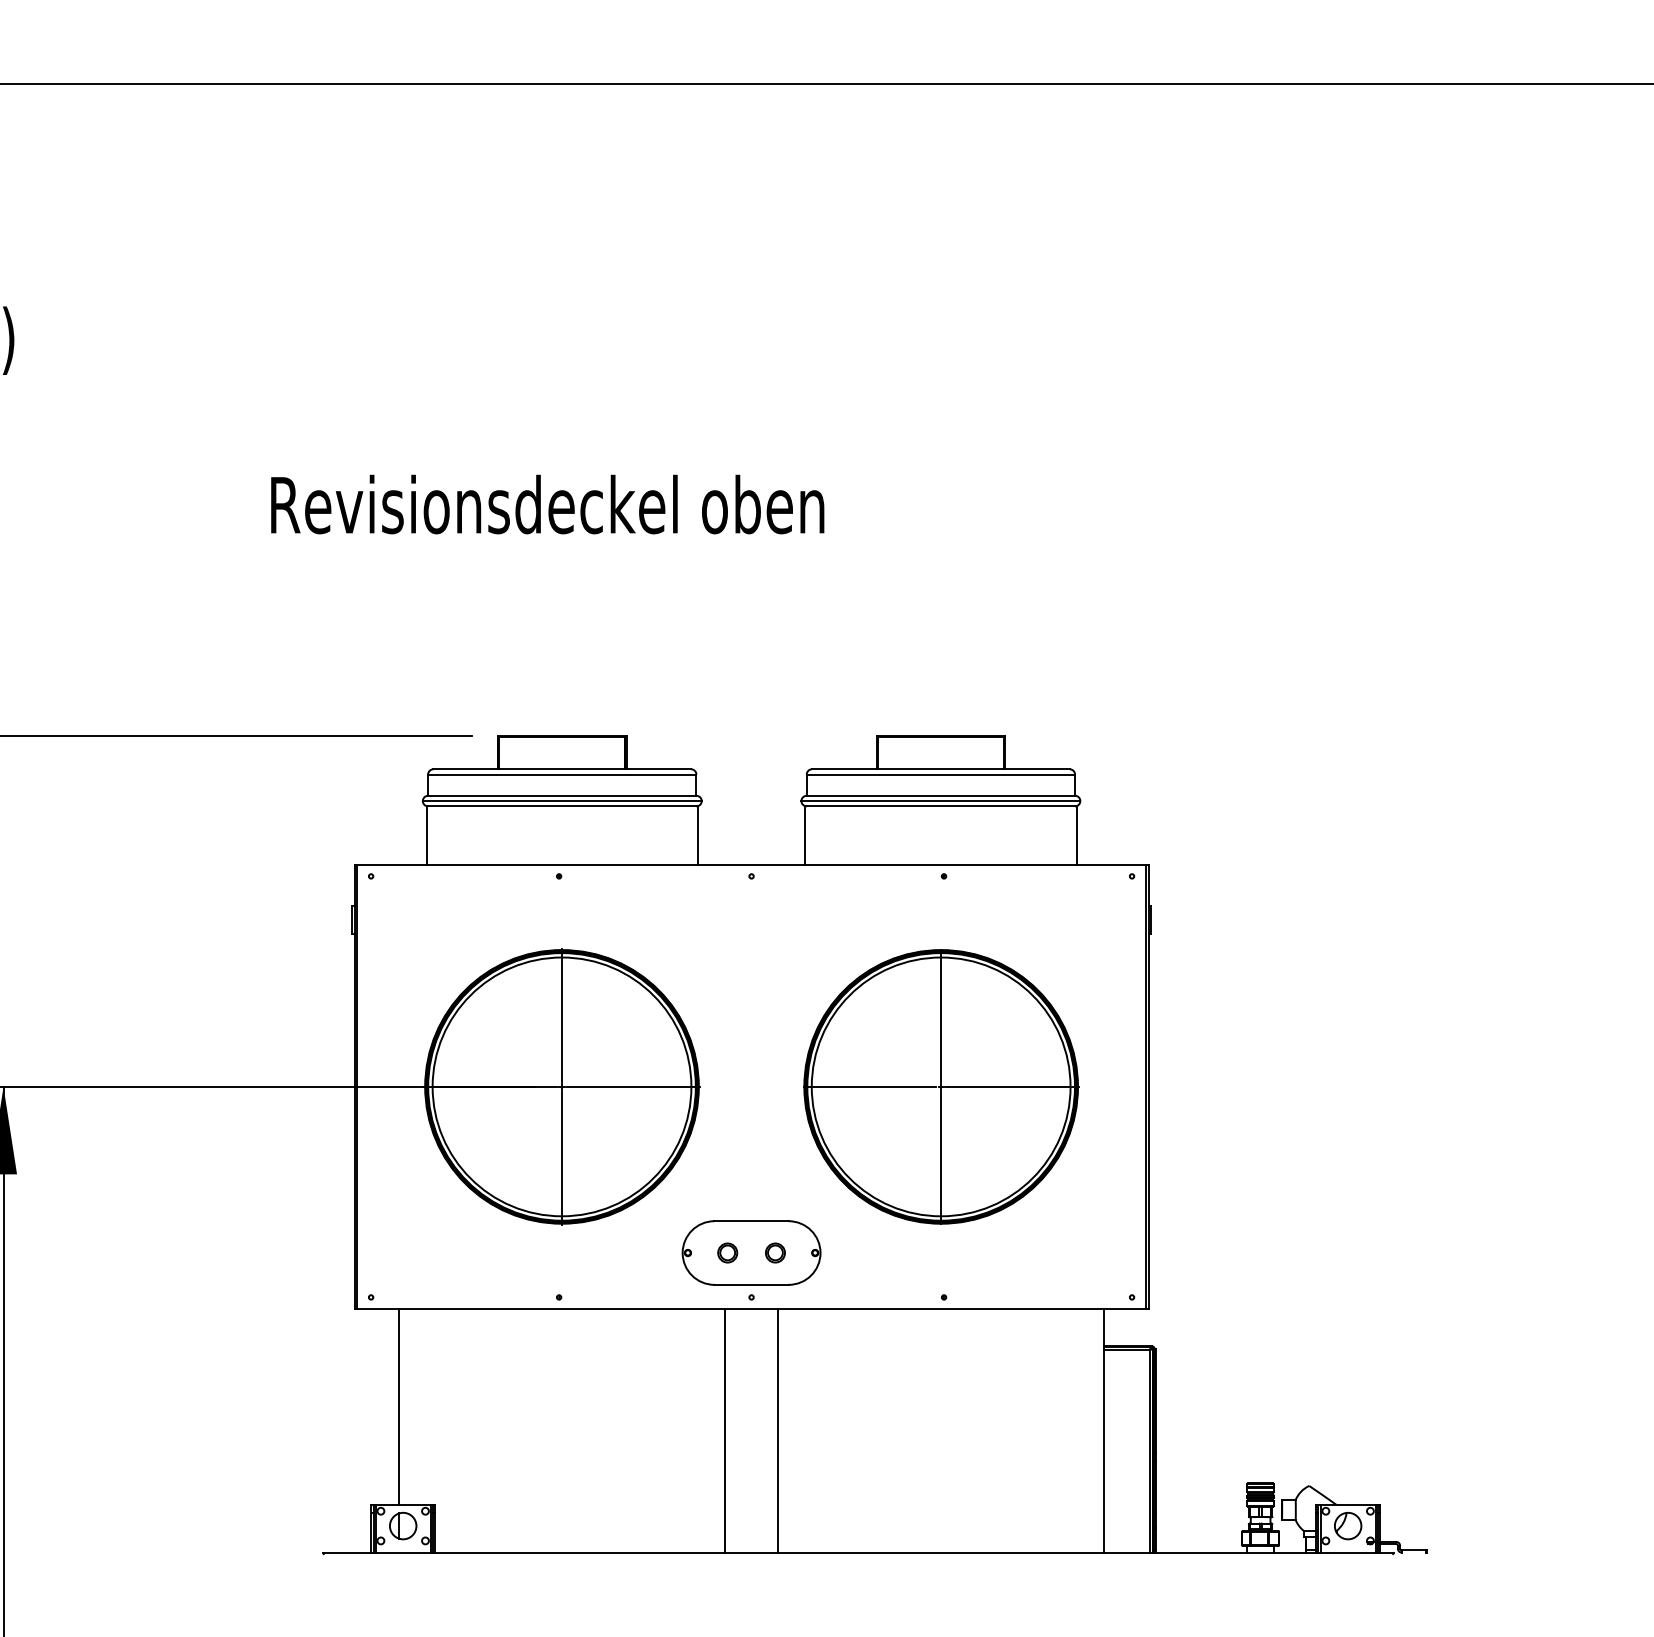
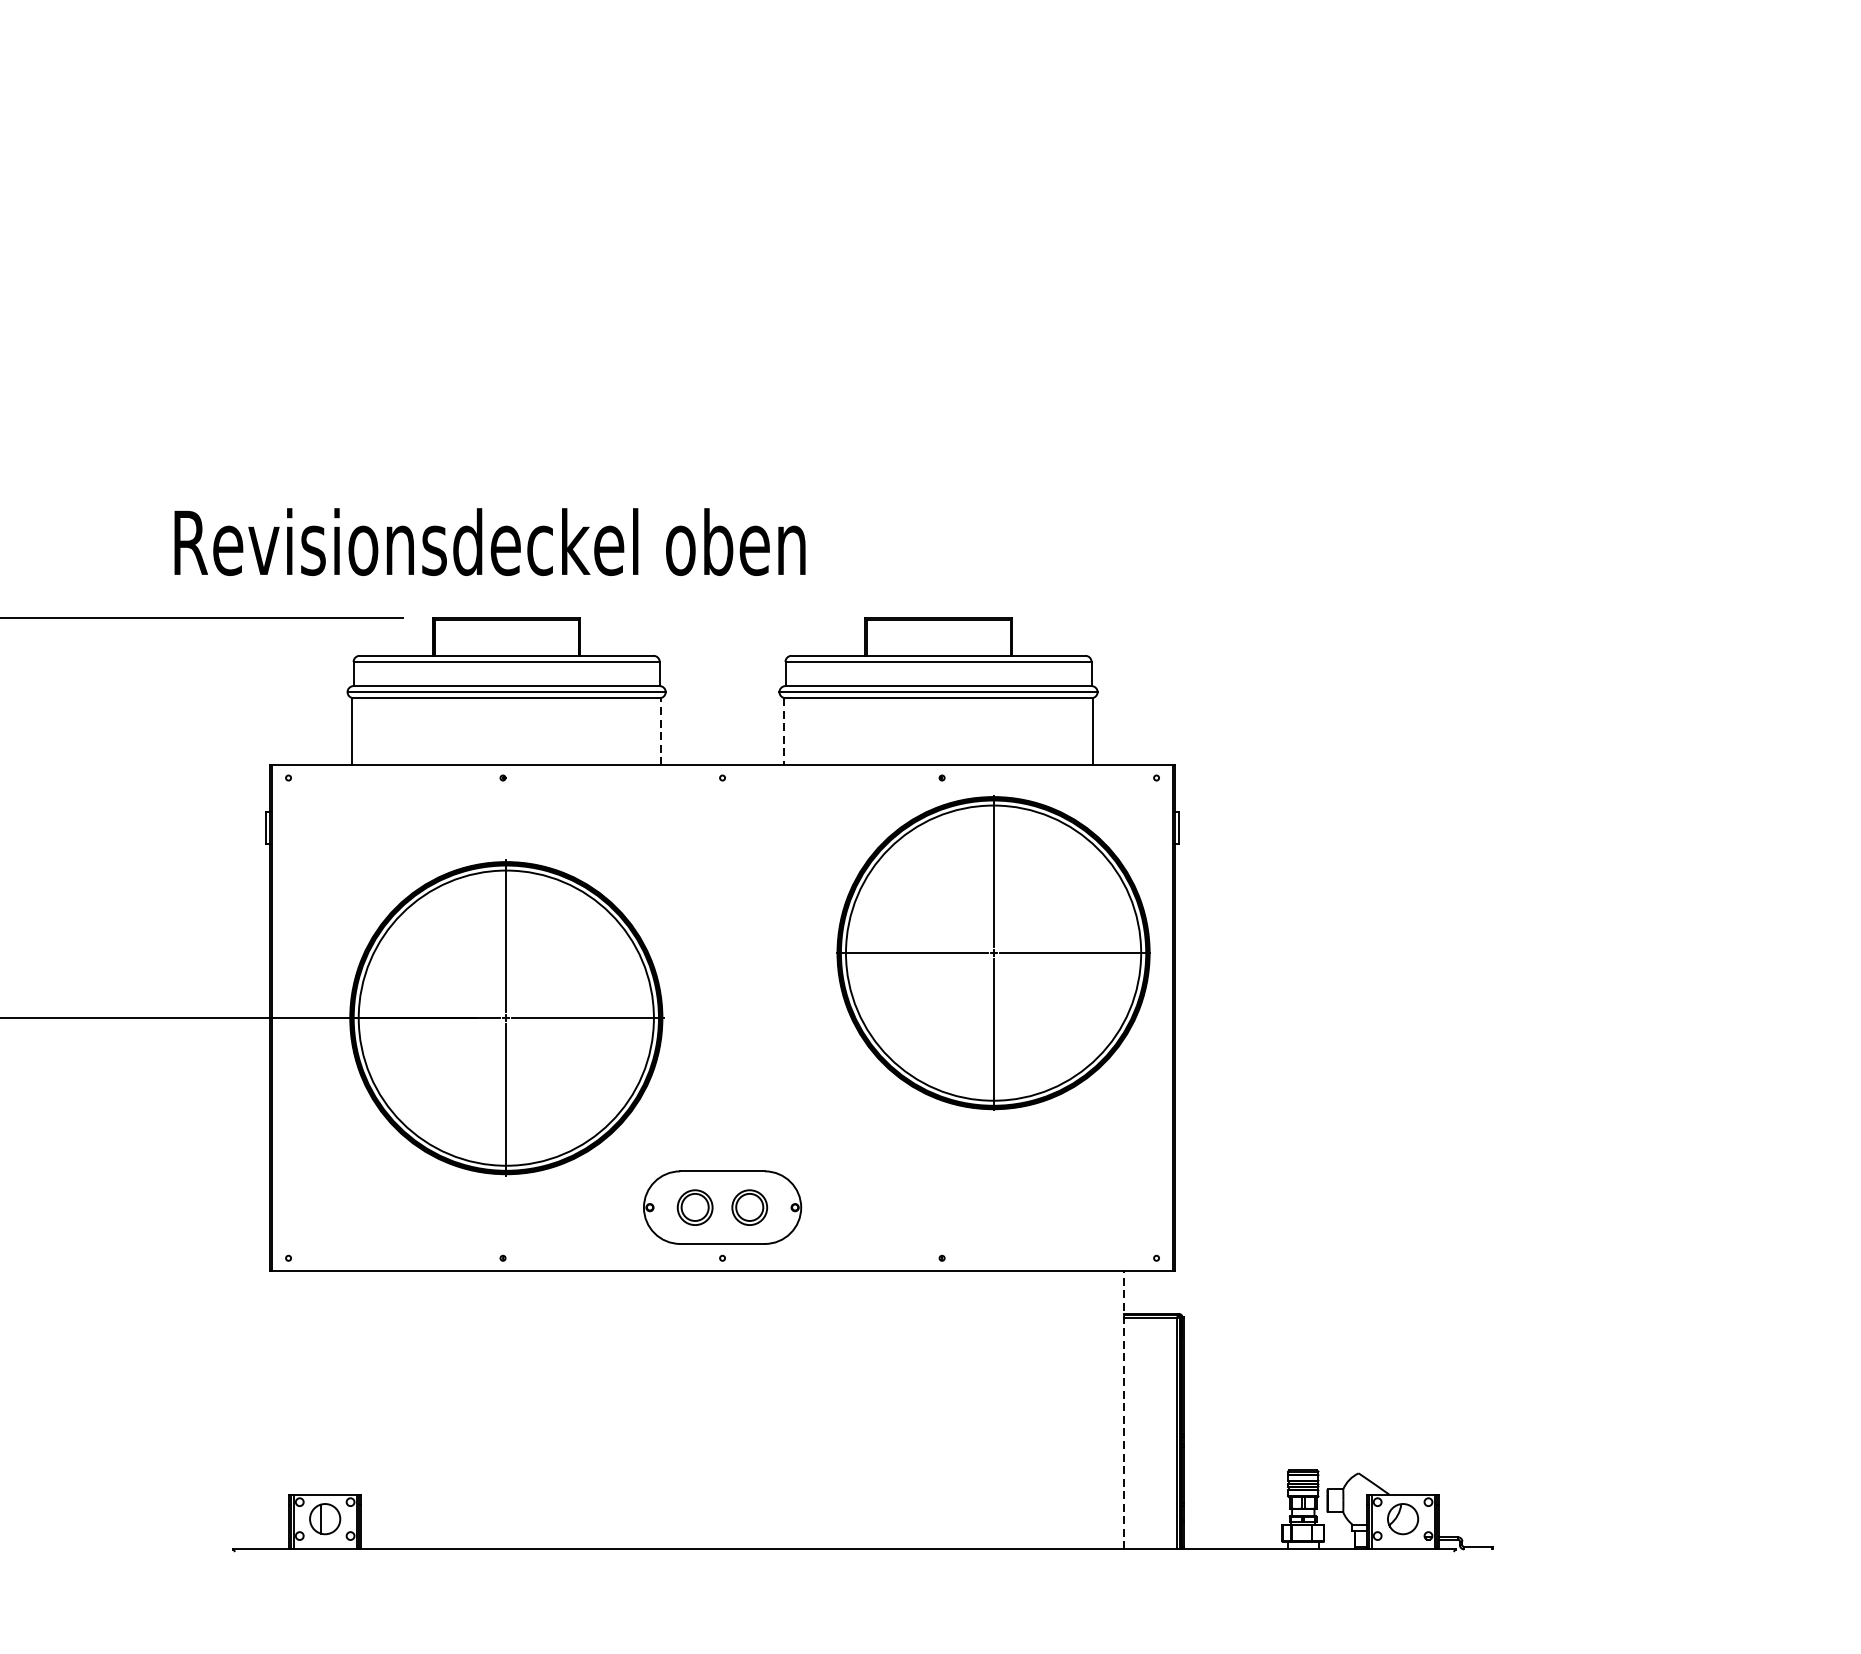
text: (547, 504) -> (489, 542), moved
line: (698, 835) -> (662, 731), solid -> dashed
line: (805, 836) -> (784, 732), solid -> dashed
part: (941, 1086) -> (993, 952), moved
part: (727, 1252) -> (695, 1207), size x1.6
part: (775, 1252) -> (749, 1207), size x1.6
line: (399, 1406) -> (320, 1382), removed
line: (725, 1430) -> (692, 1410), removed
line: (778, 1430) -> (753, 1410), removed
line: (1103, 1430) -> (1124, 1410), solid -> dashed

